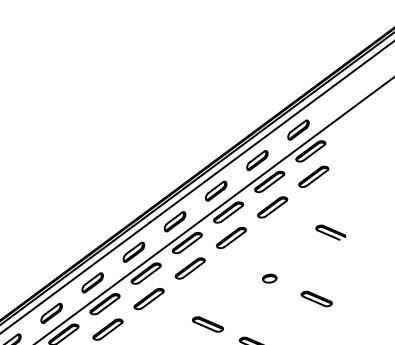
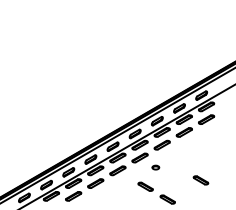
part: (330, 233) -> (211, 148), removed
part: (268, 278) -> (155, 167), moved

